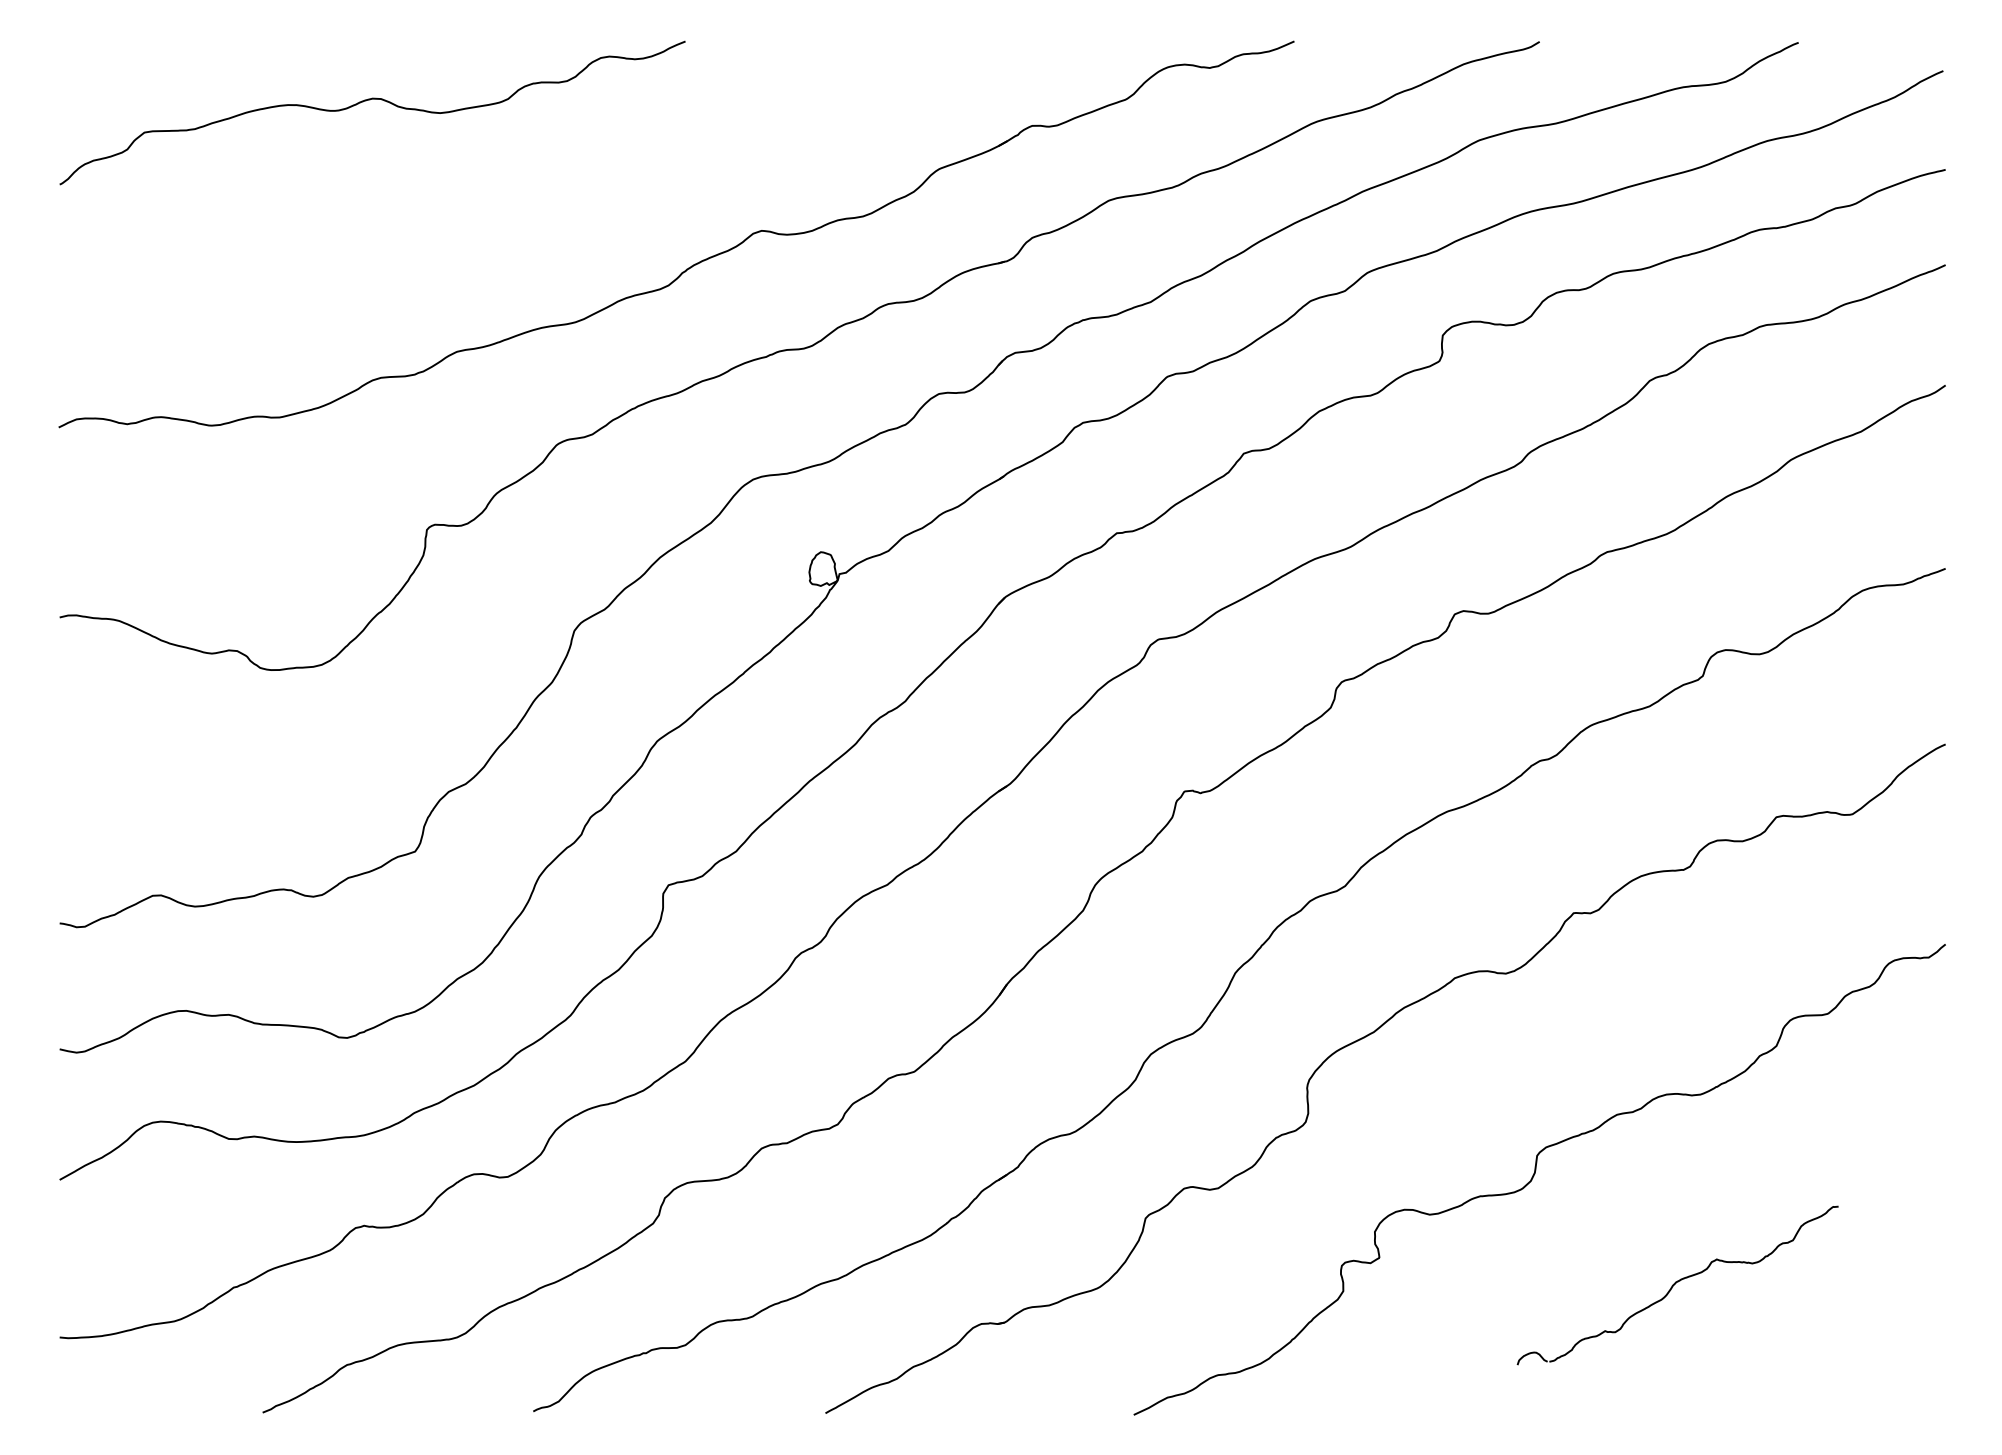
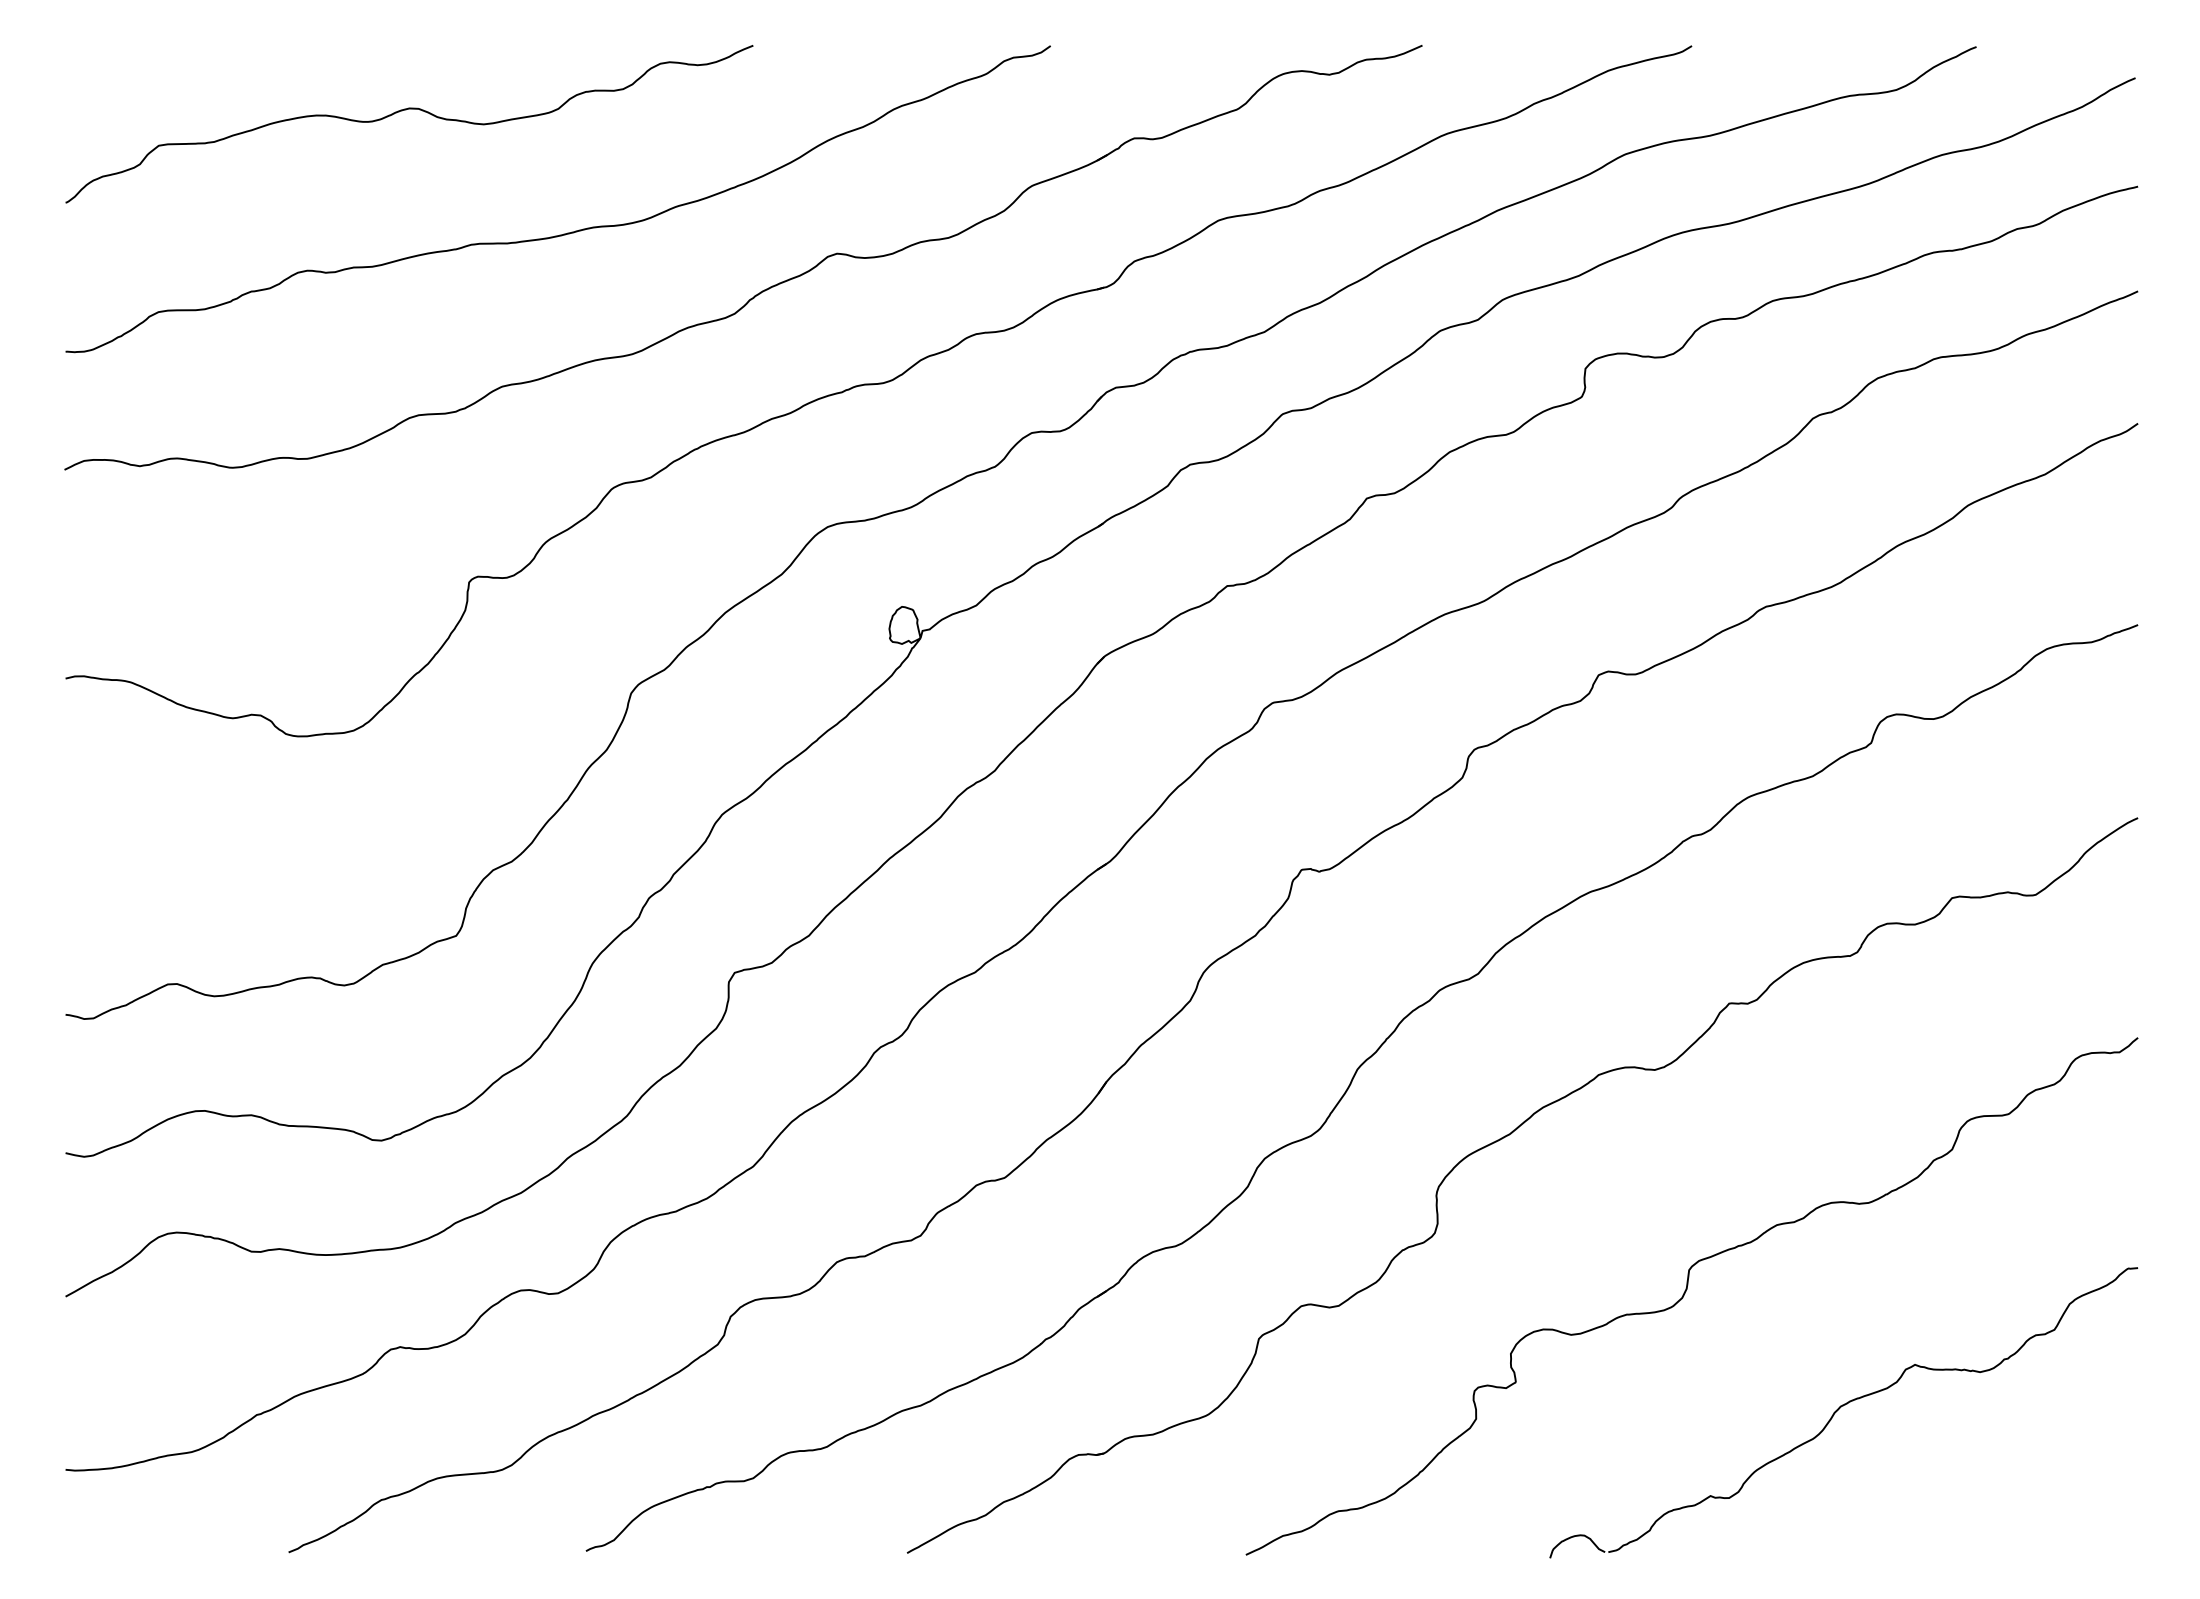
curve: (516, 211) -> (567, 232), added
part: (1677, 1285) -> (1843, 1412), size x1.67

